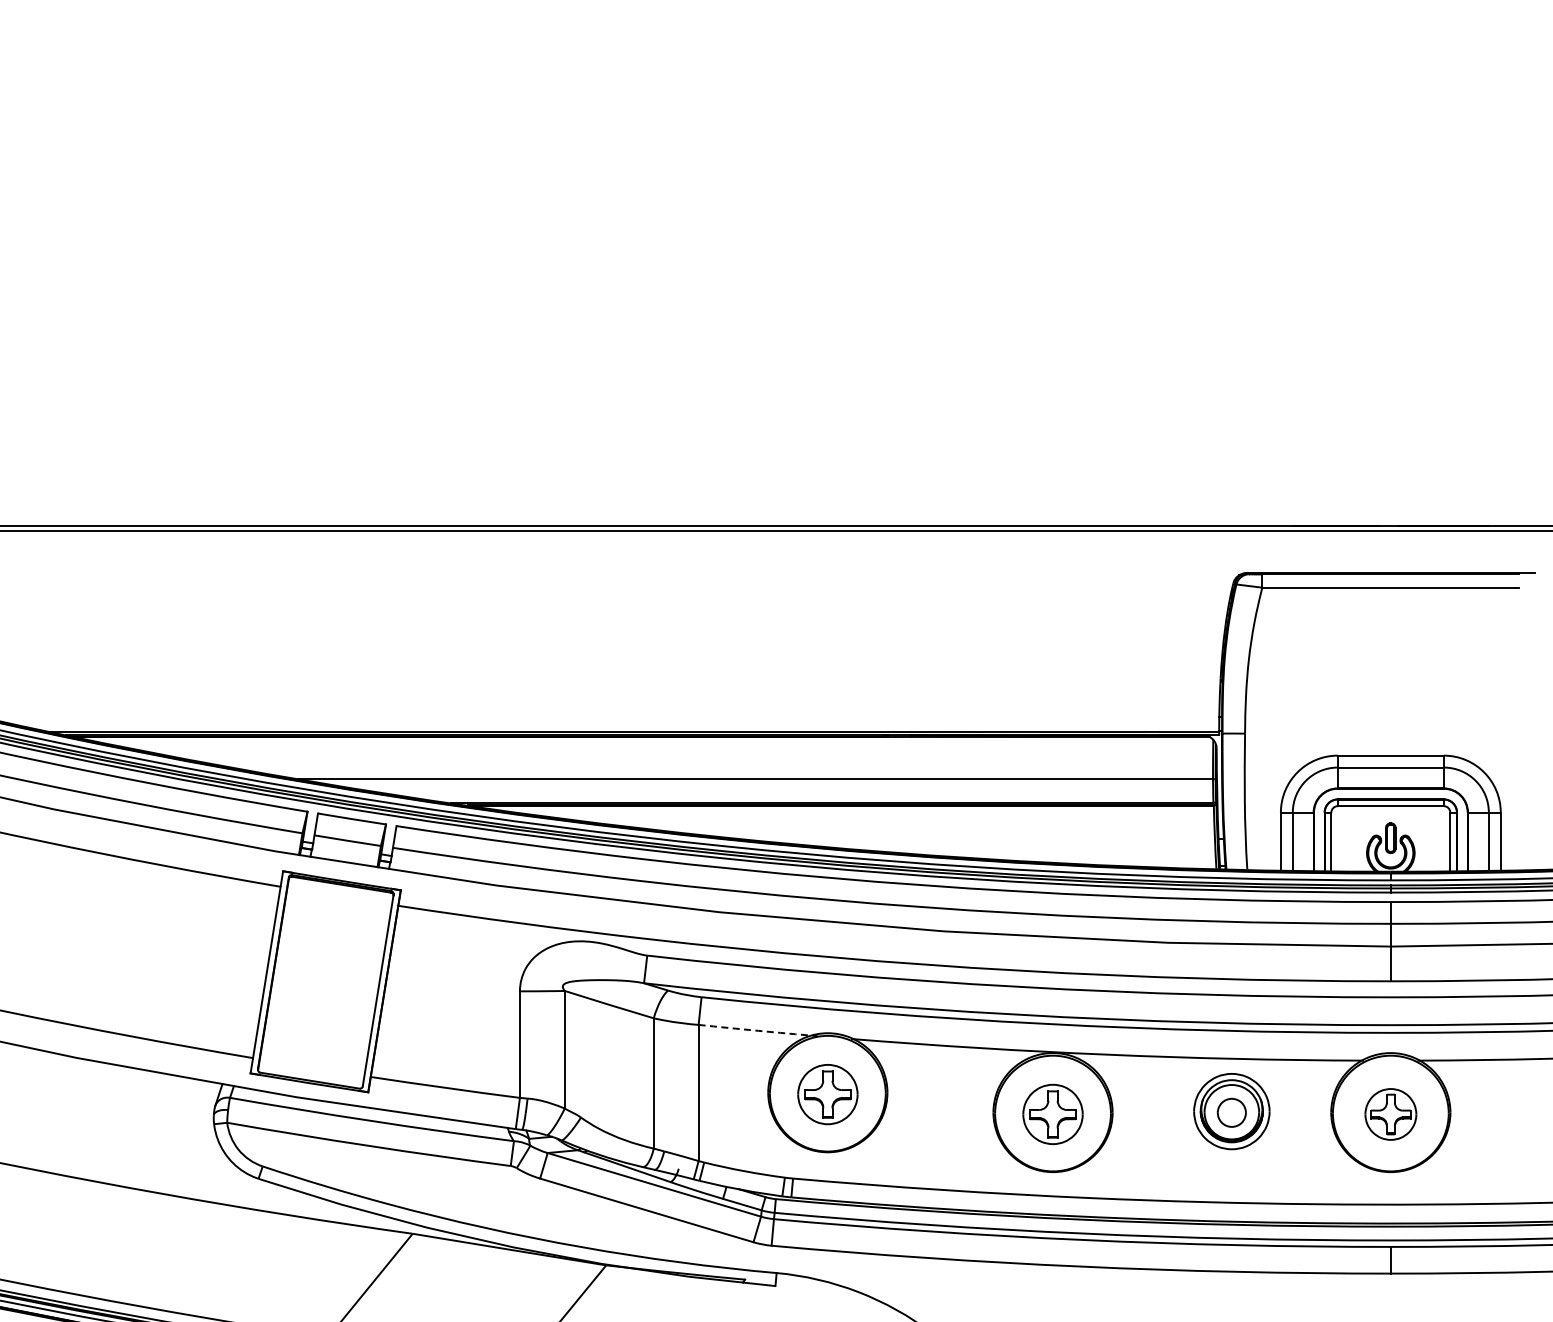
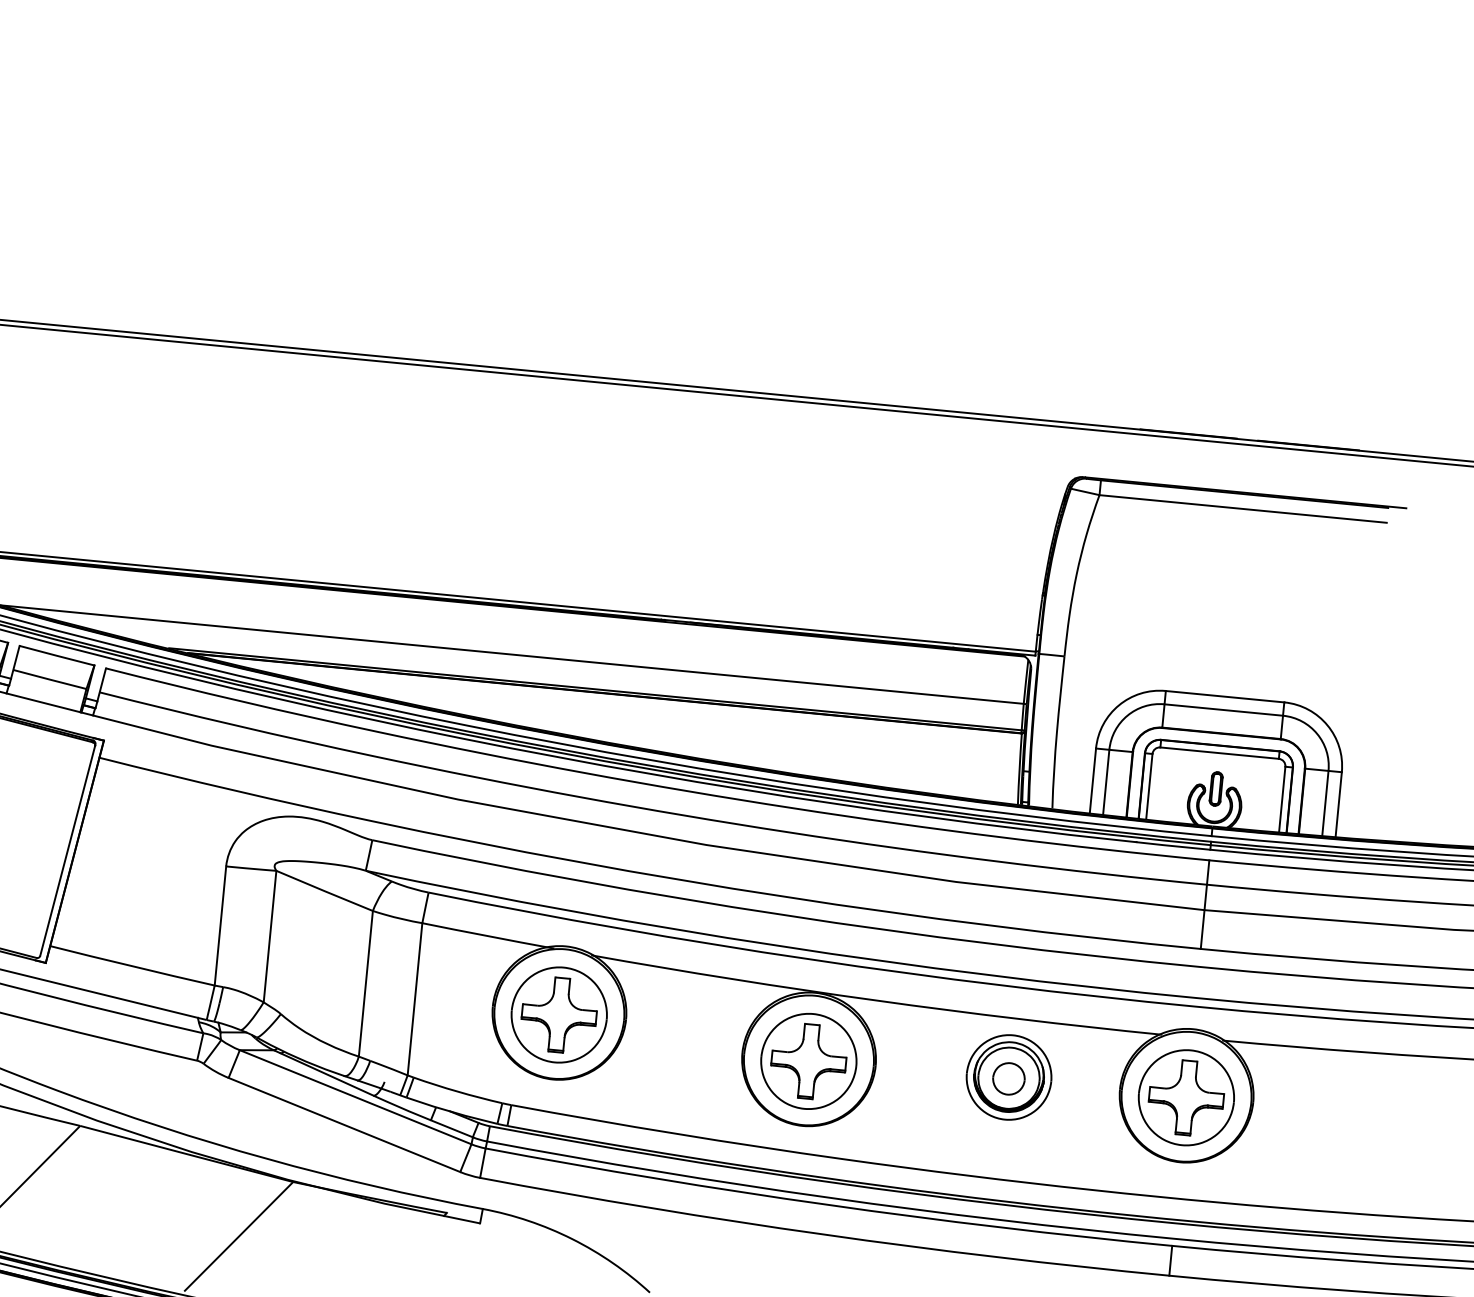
arc: (758, 1030) -> (488, 935), dashed -> solid
part: (827, 1094) -> (558, 1014), size x1.43
part: (1052, 1114) -> (808, 1061), size x1.43
part: (1390, 1114) -> (1186, 1097), size x1.67

